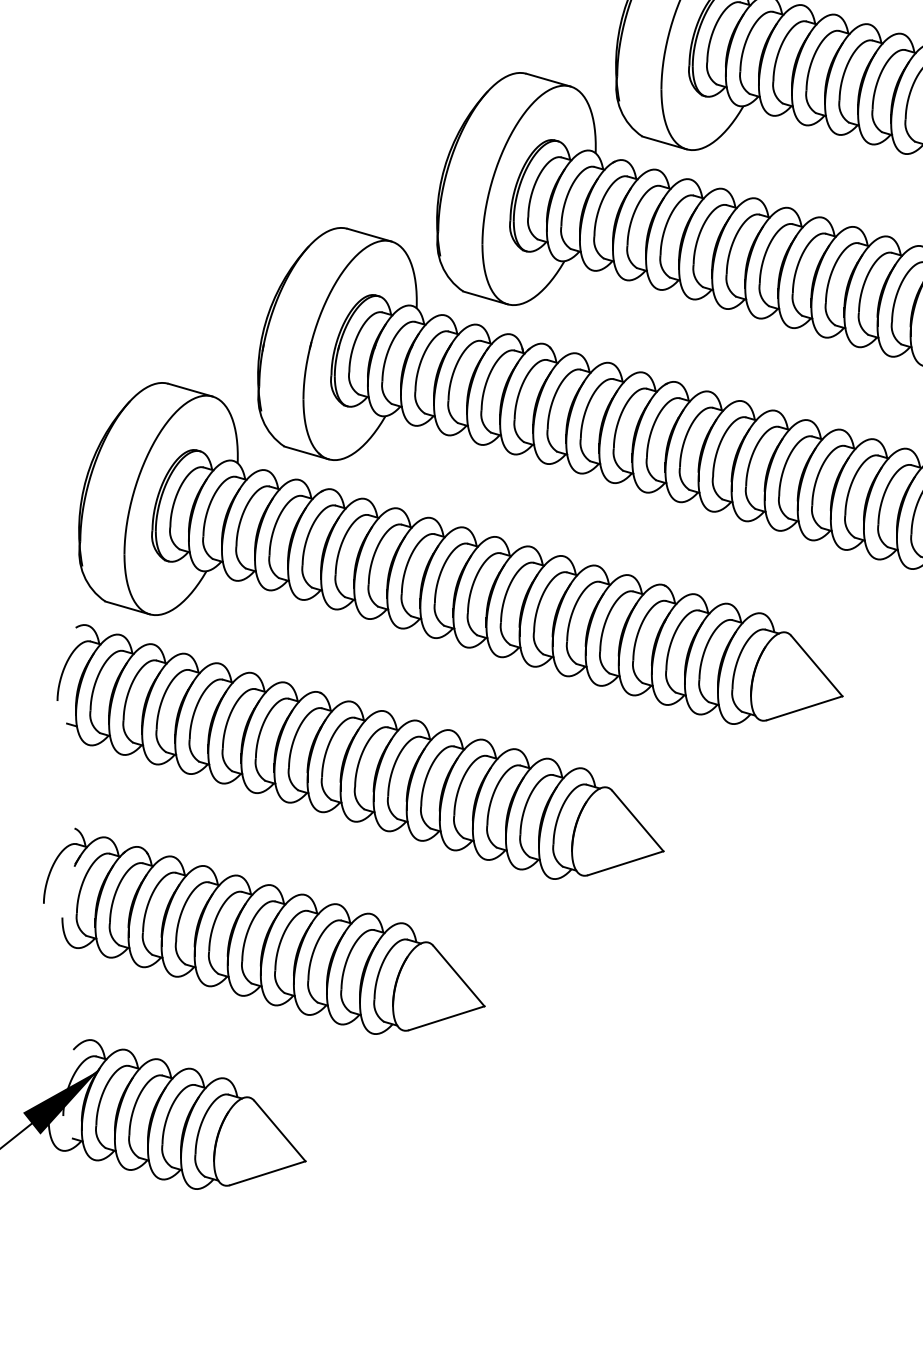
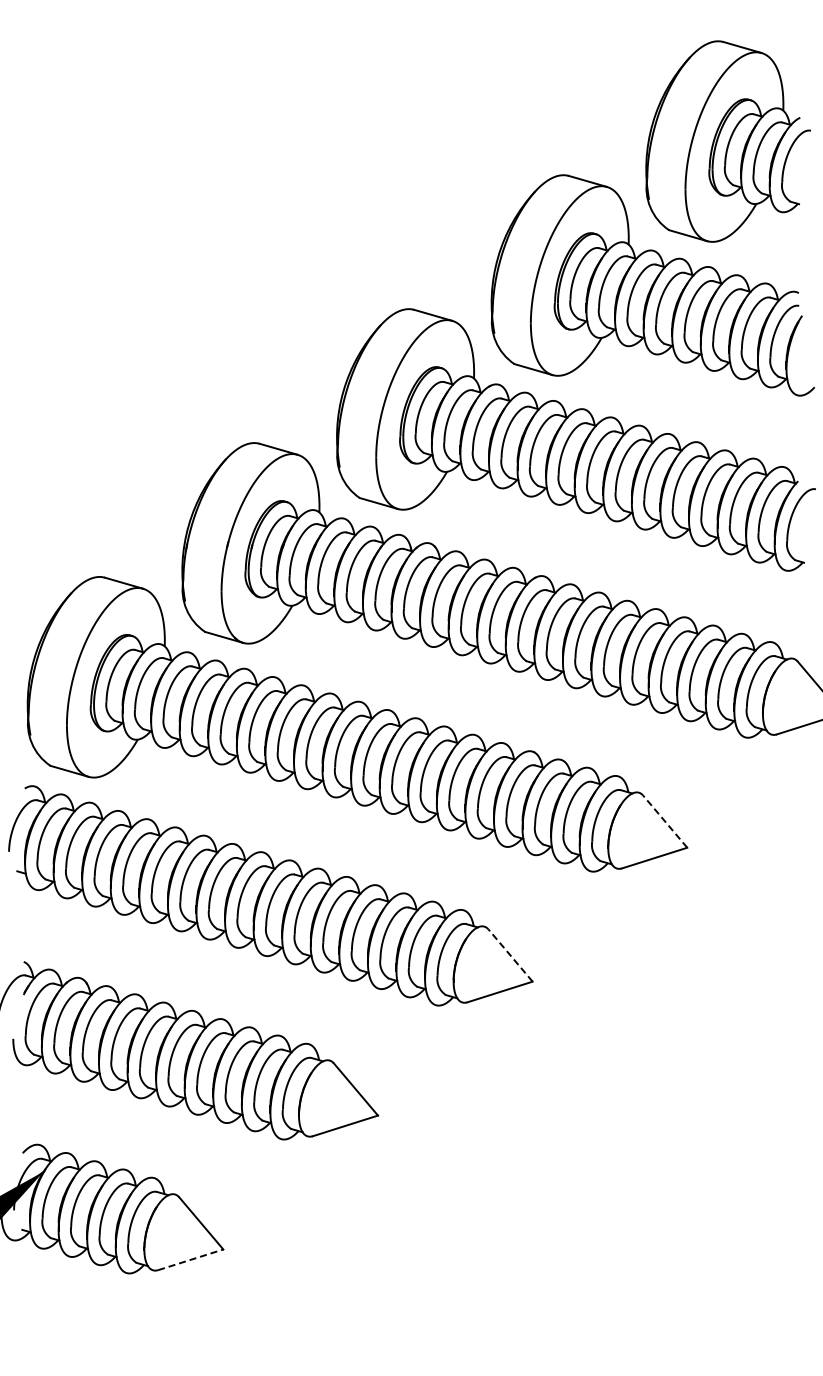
line: (816, 665) -> (664, 821), solid -> dashed
line: (637, 821) -> (510, 955), solid -> dashed
line: (268, 1172) -> (191, 1259), solid -> dashed

